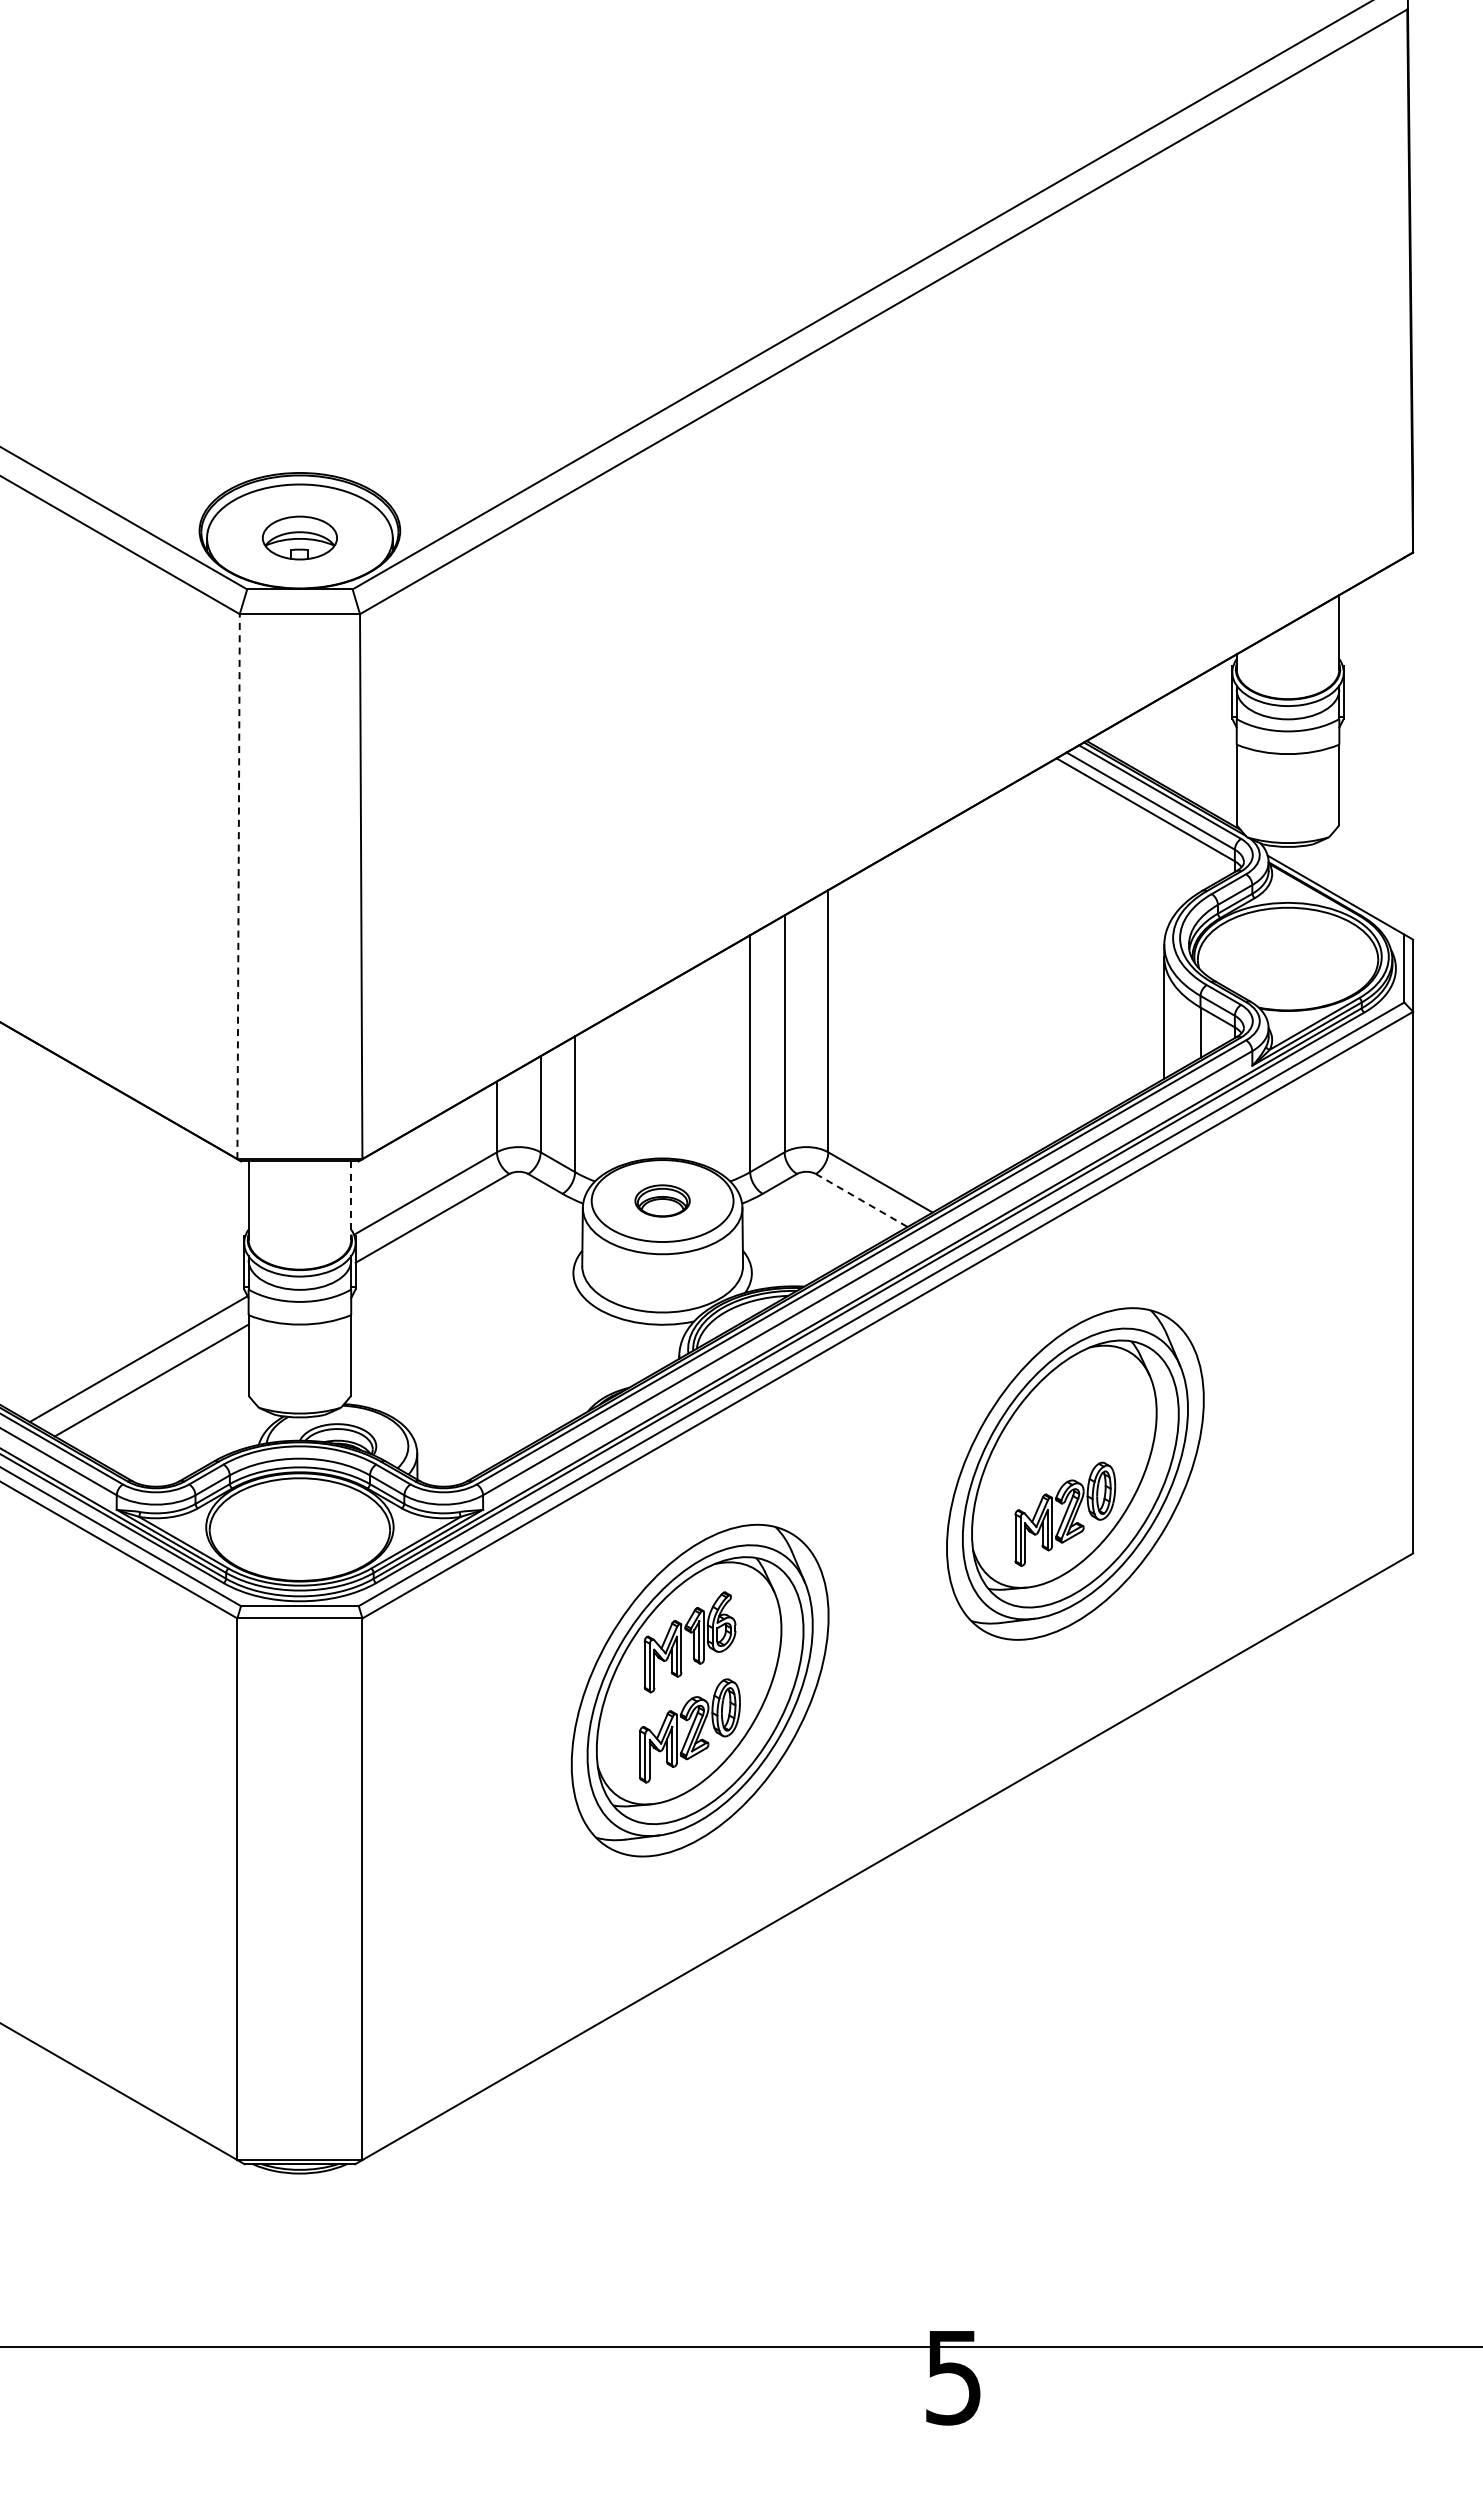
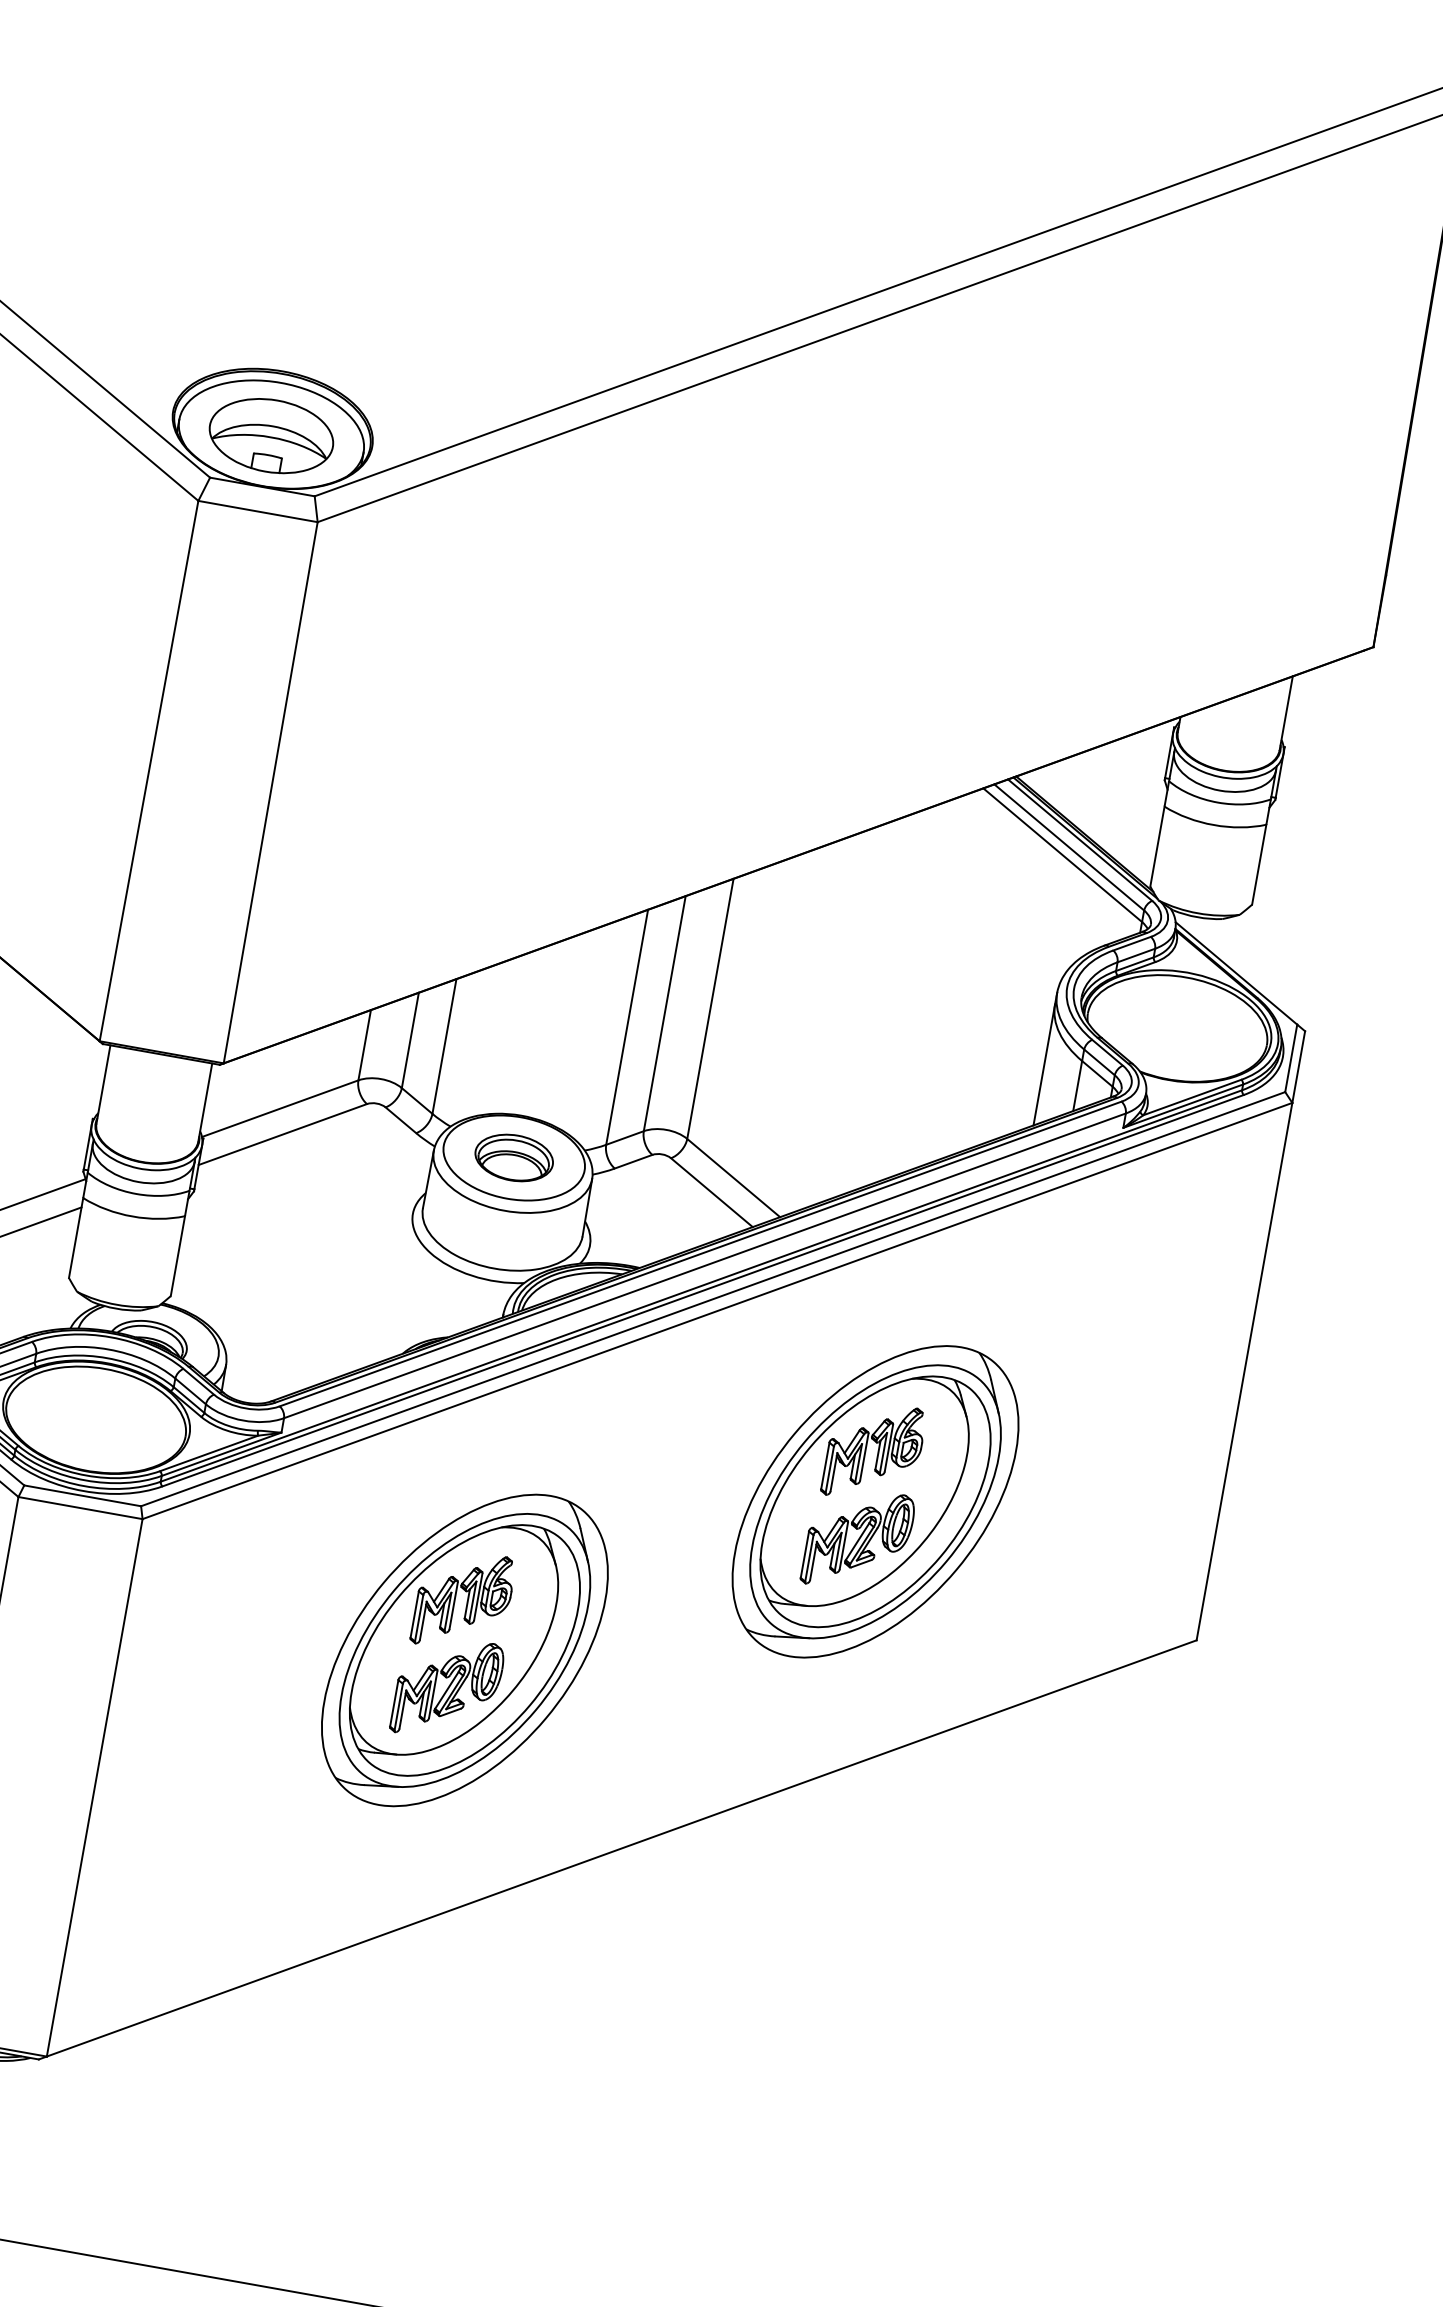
part: (299, 537) -> (271, 435), size x1.67
line: (238, 886) -> (148, 770), dashed -> solid
part: (662, 1200) -> (514, 1157), size x1.43
line: (862, 1200) -> (712, 1192), dashed -> solid
line: (351, 1201) -> (205, 1103), dashed -> solid
part: (1065, 1425) -> (874, 1451), added

